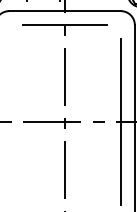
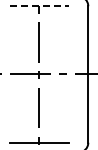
line: (65, 25) -> (39, 6), solid -> dashed
line: (120, 122) -> (78, 74), removed

